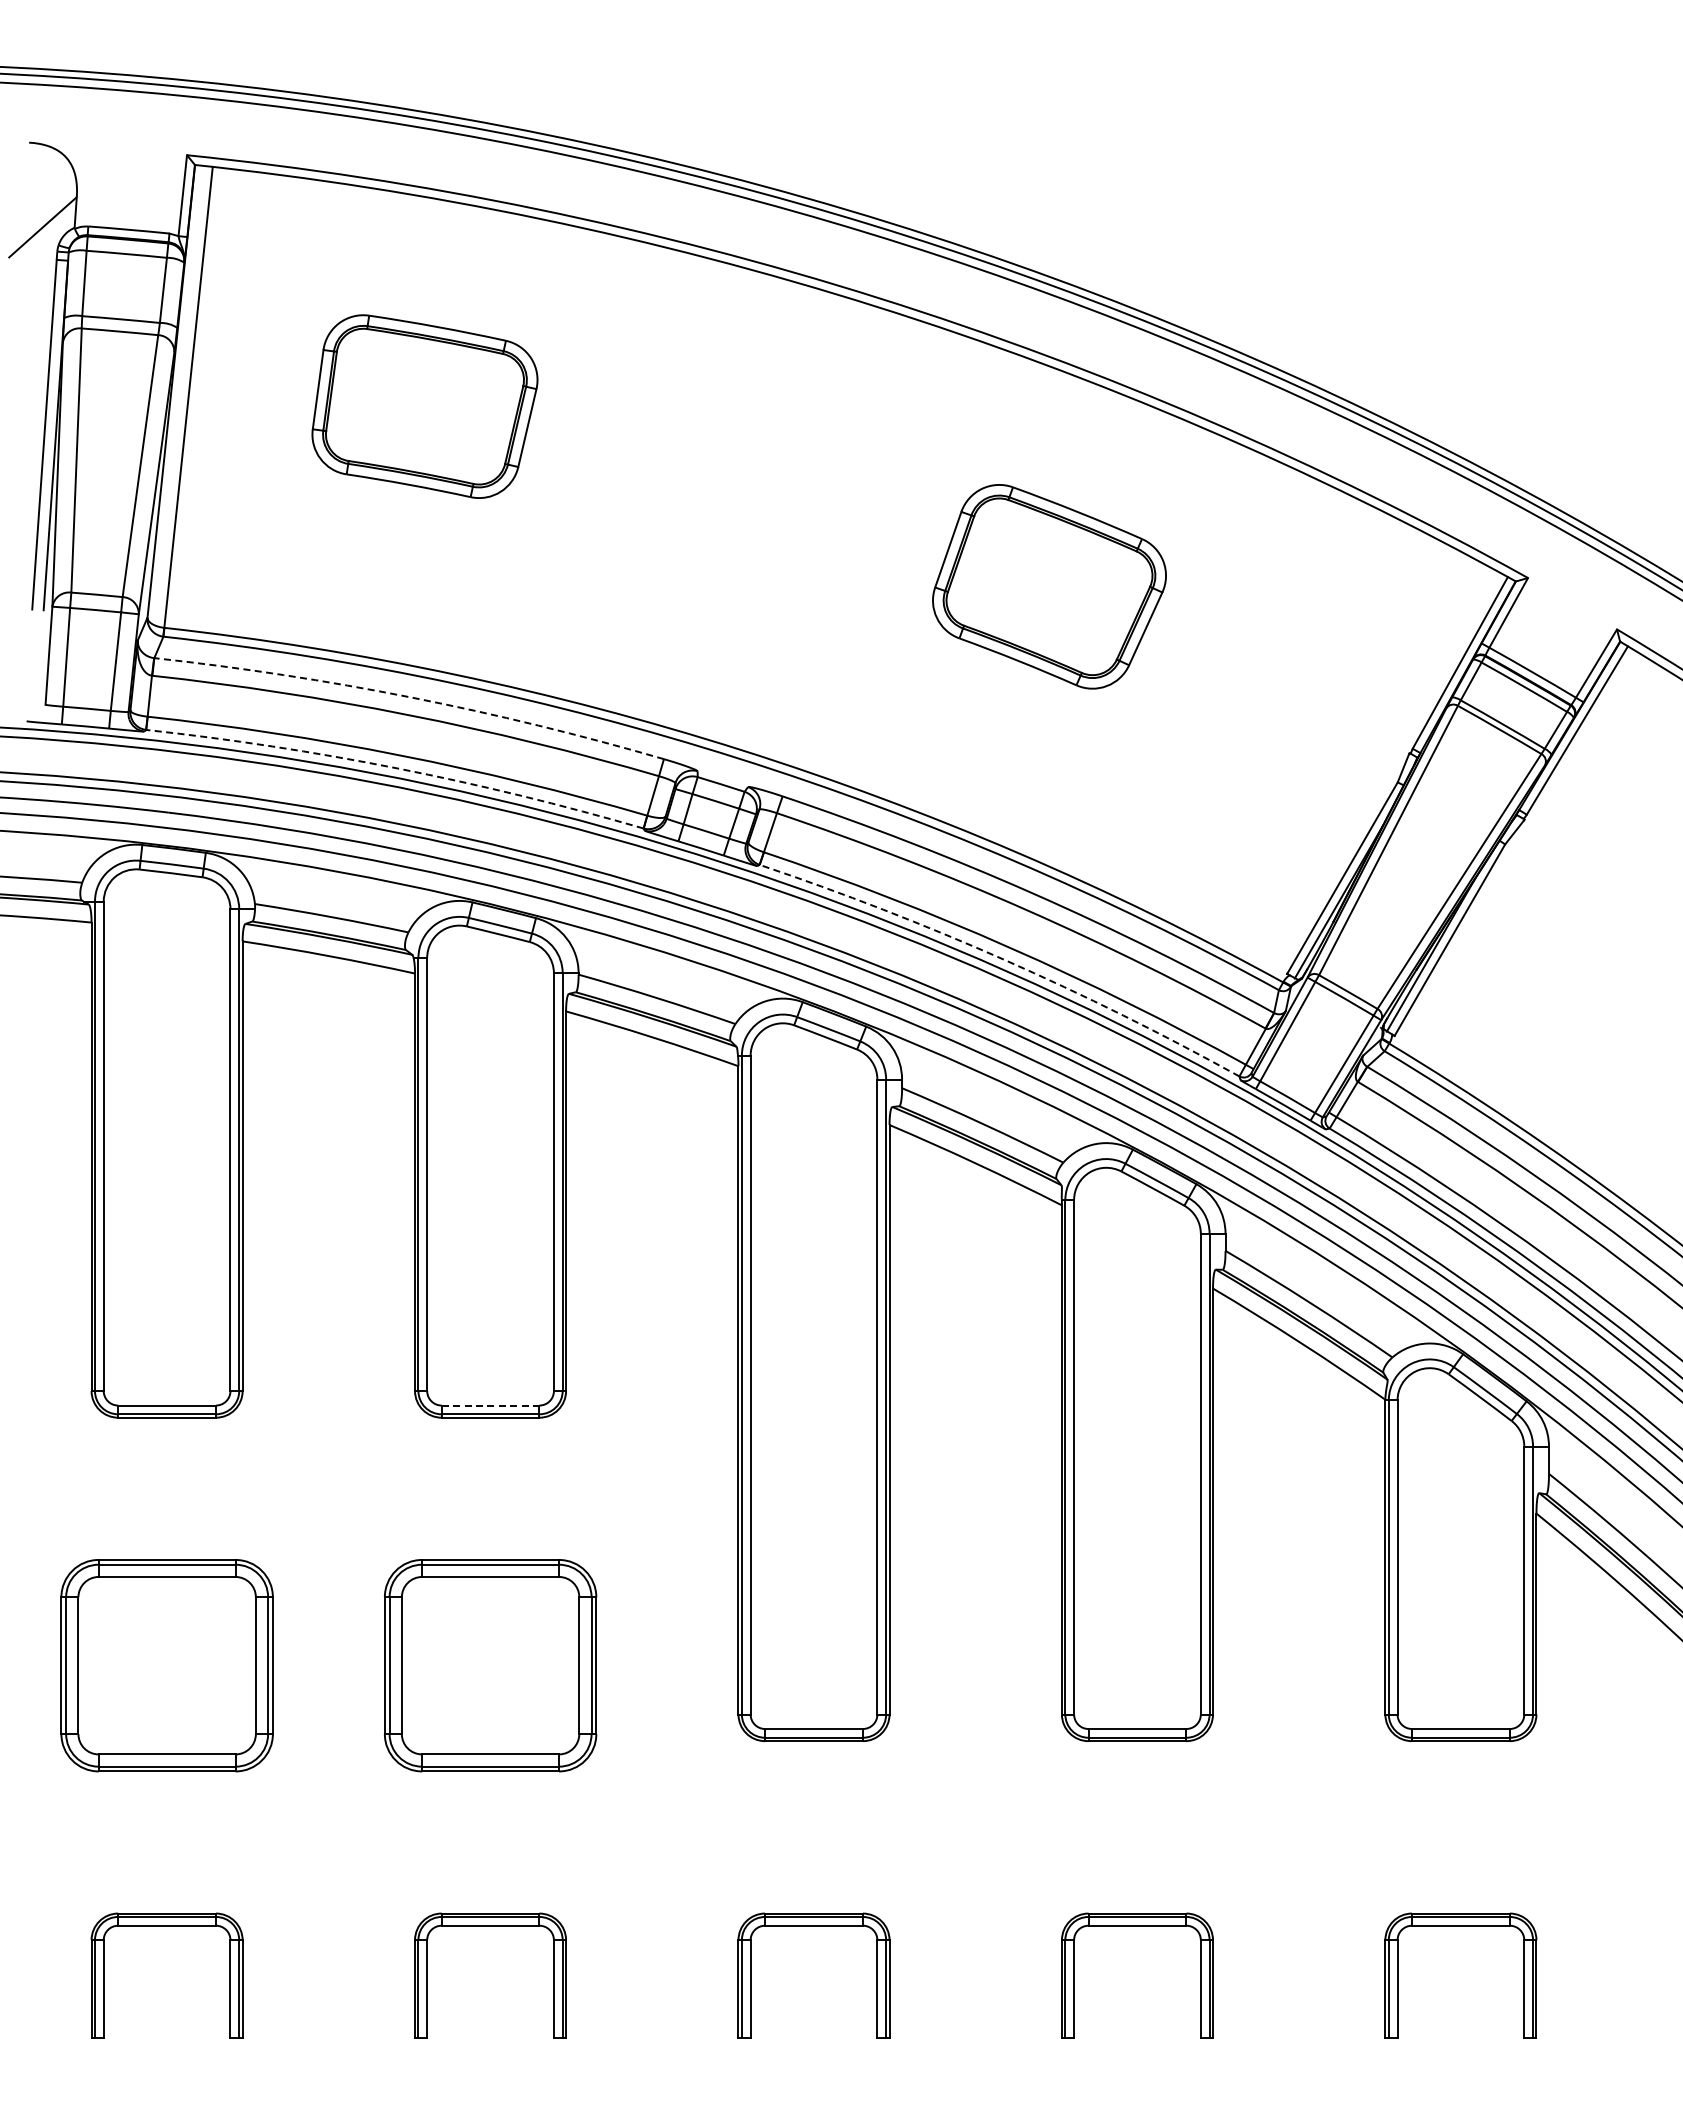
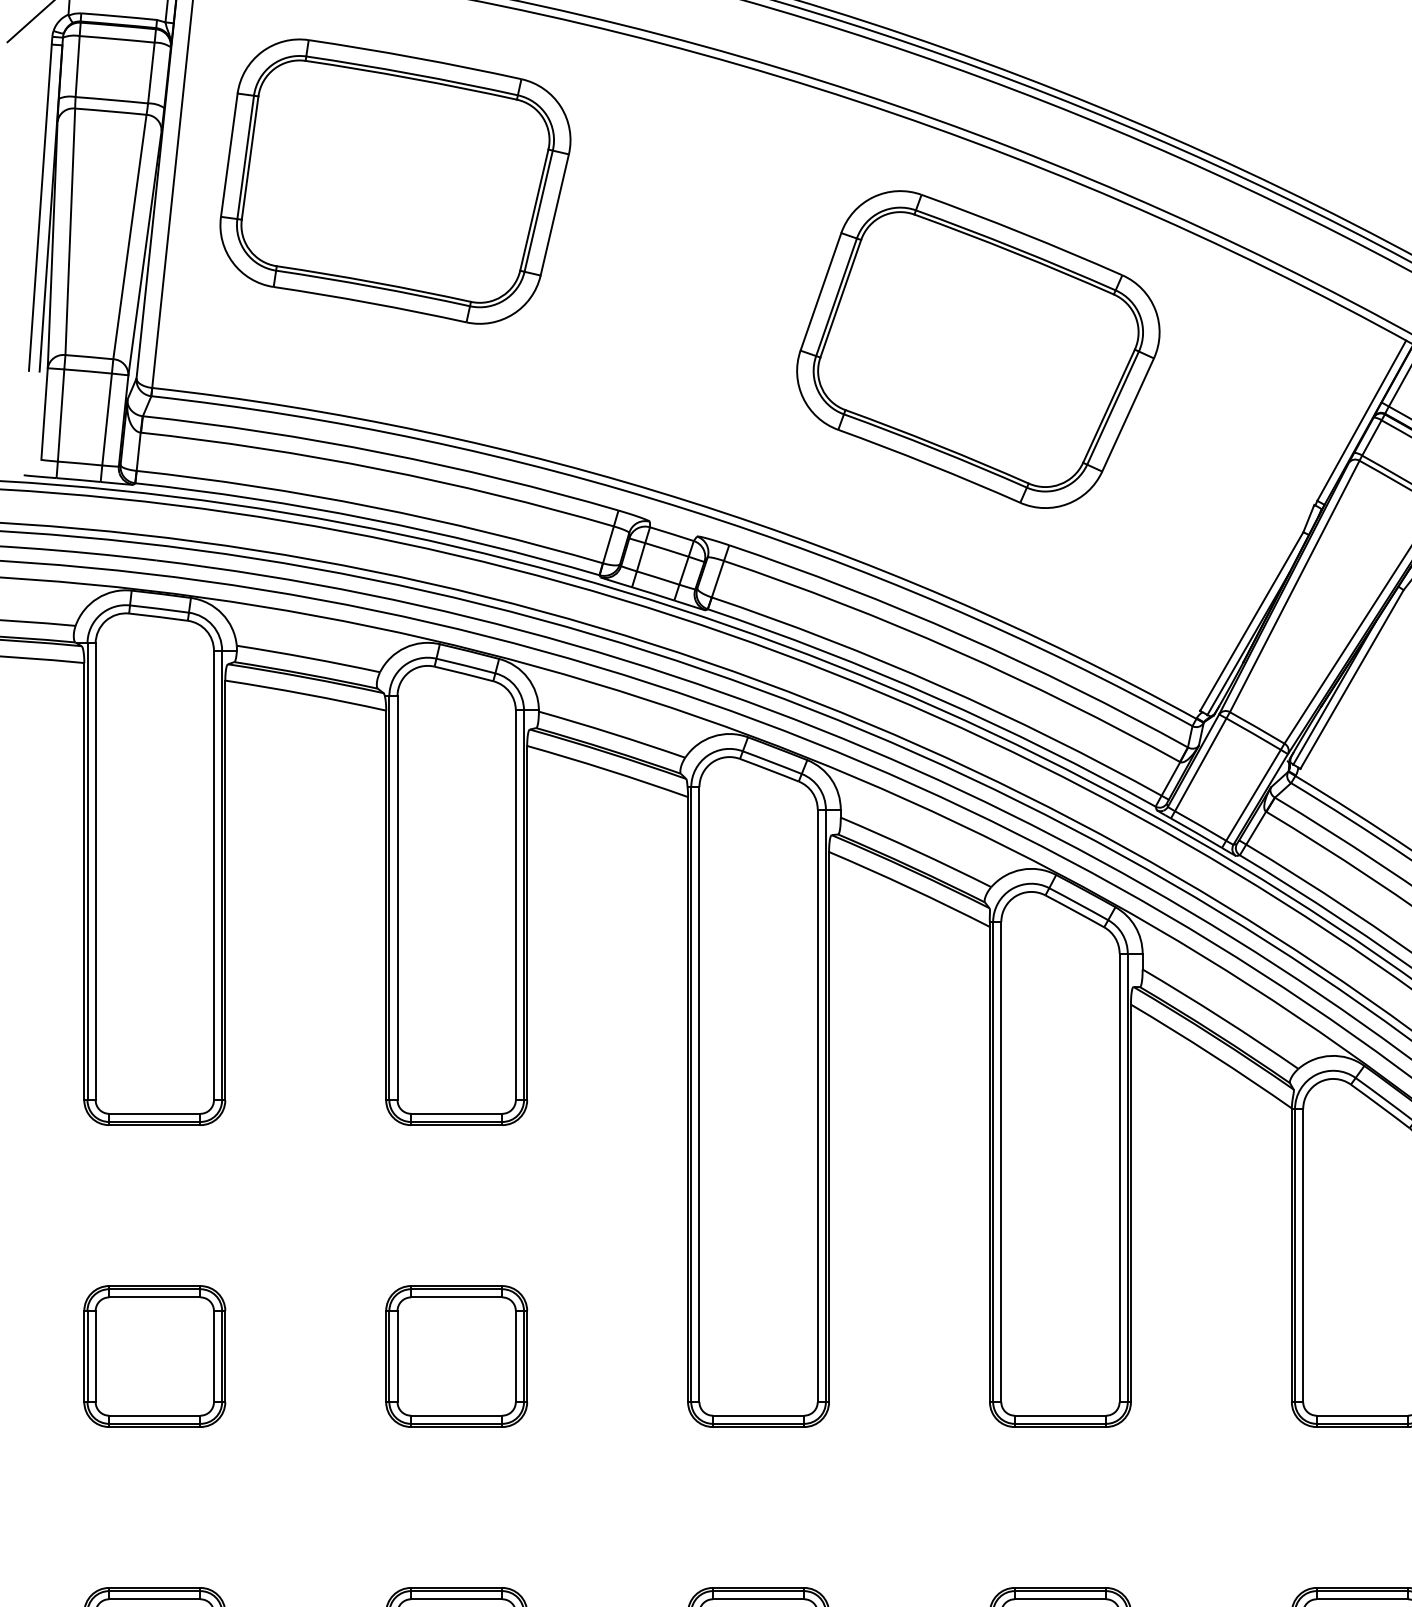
part: (424, 406) -> (395, 181), size x1.67
part: (1049, 586) -> (978, 349), size x1.67
arc: (411, 697) -> (382, 452), dashed -> solid
arc: (397, 768) -> (369, 519), dashed -> solid
arc: (1004, 959) -> (936, 697), dashed -> solid
line: (490, 1405) -> (456, 1113), dashed -> solid
part: (166, 1665) -> (154, 1356), size x0.71
part: (490, 1665) -> (456, 1356), size x0.71

